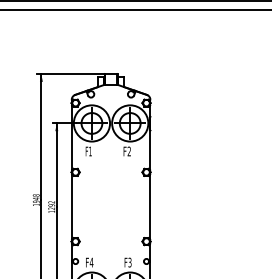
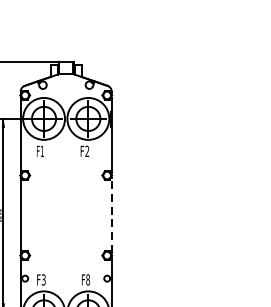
line: (150, 206) -> (111, 215), solid -> dashed
text: (91, 262) -> (43, 279), F4 -> F3
text: (129, 262) -> (87, 279), F3 -> F8

